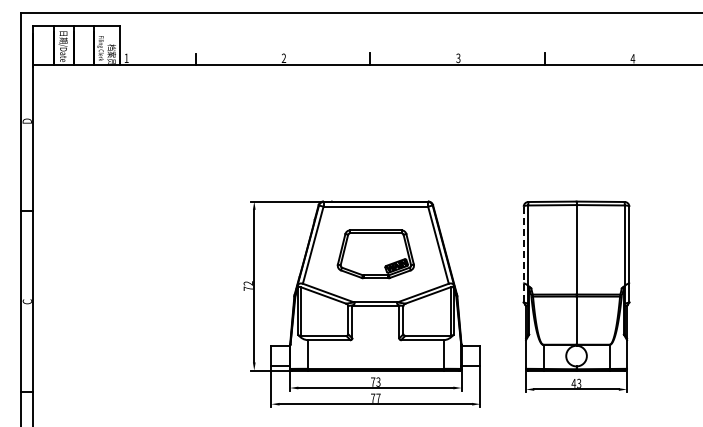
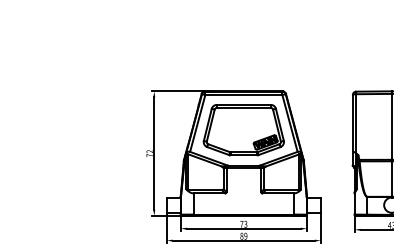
part: (375, 254) -> (243, 130), size x1.43
line: (523, 254) -> (352, 130), dashed -> solid
text: (375, 397) -> (243, 235), 77 -> 89

